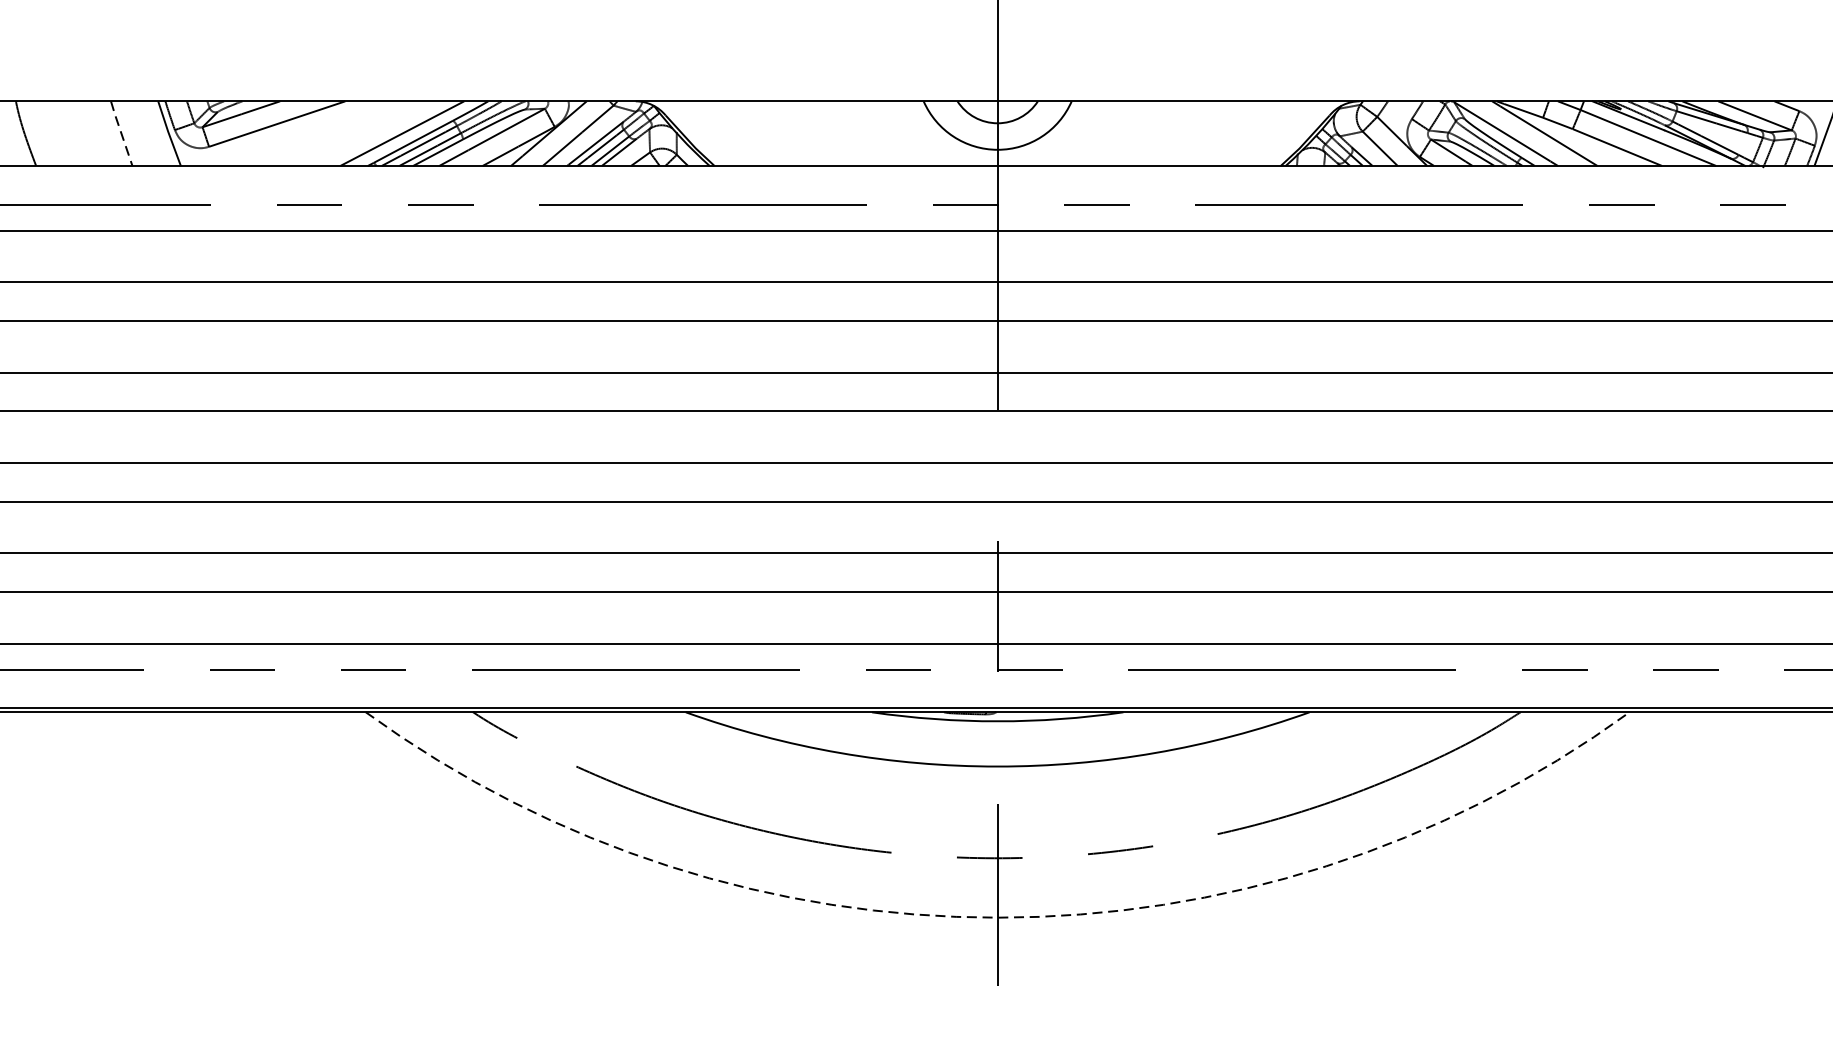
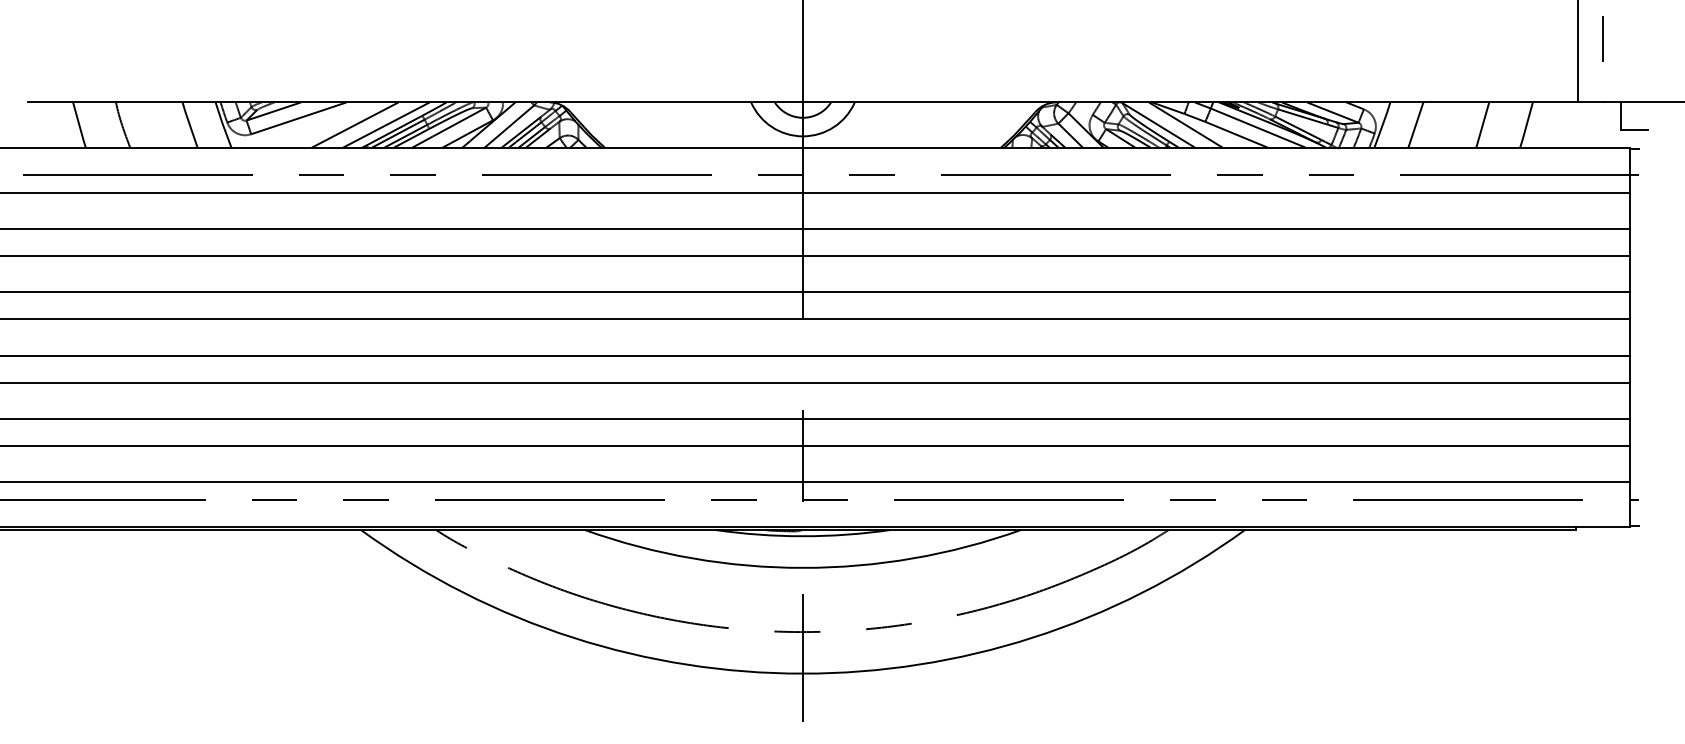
line: (356, 132) -> (354, 124), added
line: (120, 134) -> (189, 125), dashed -> solid
arc: (997, 917) -> (802, 673), dashed -> solid

